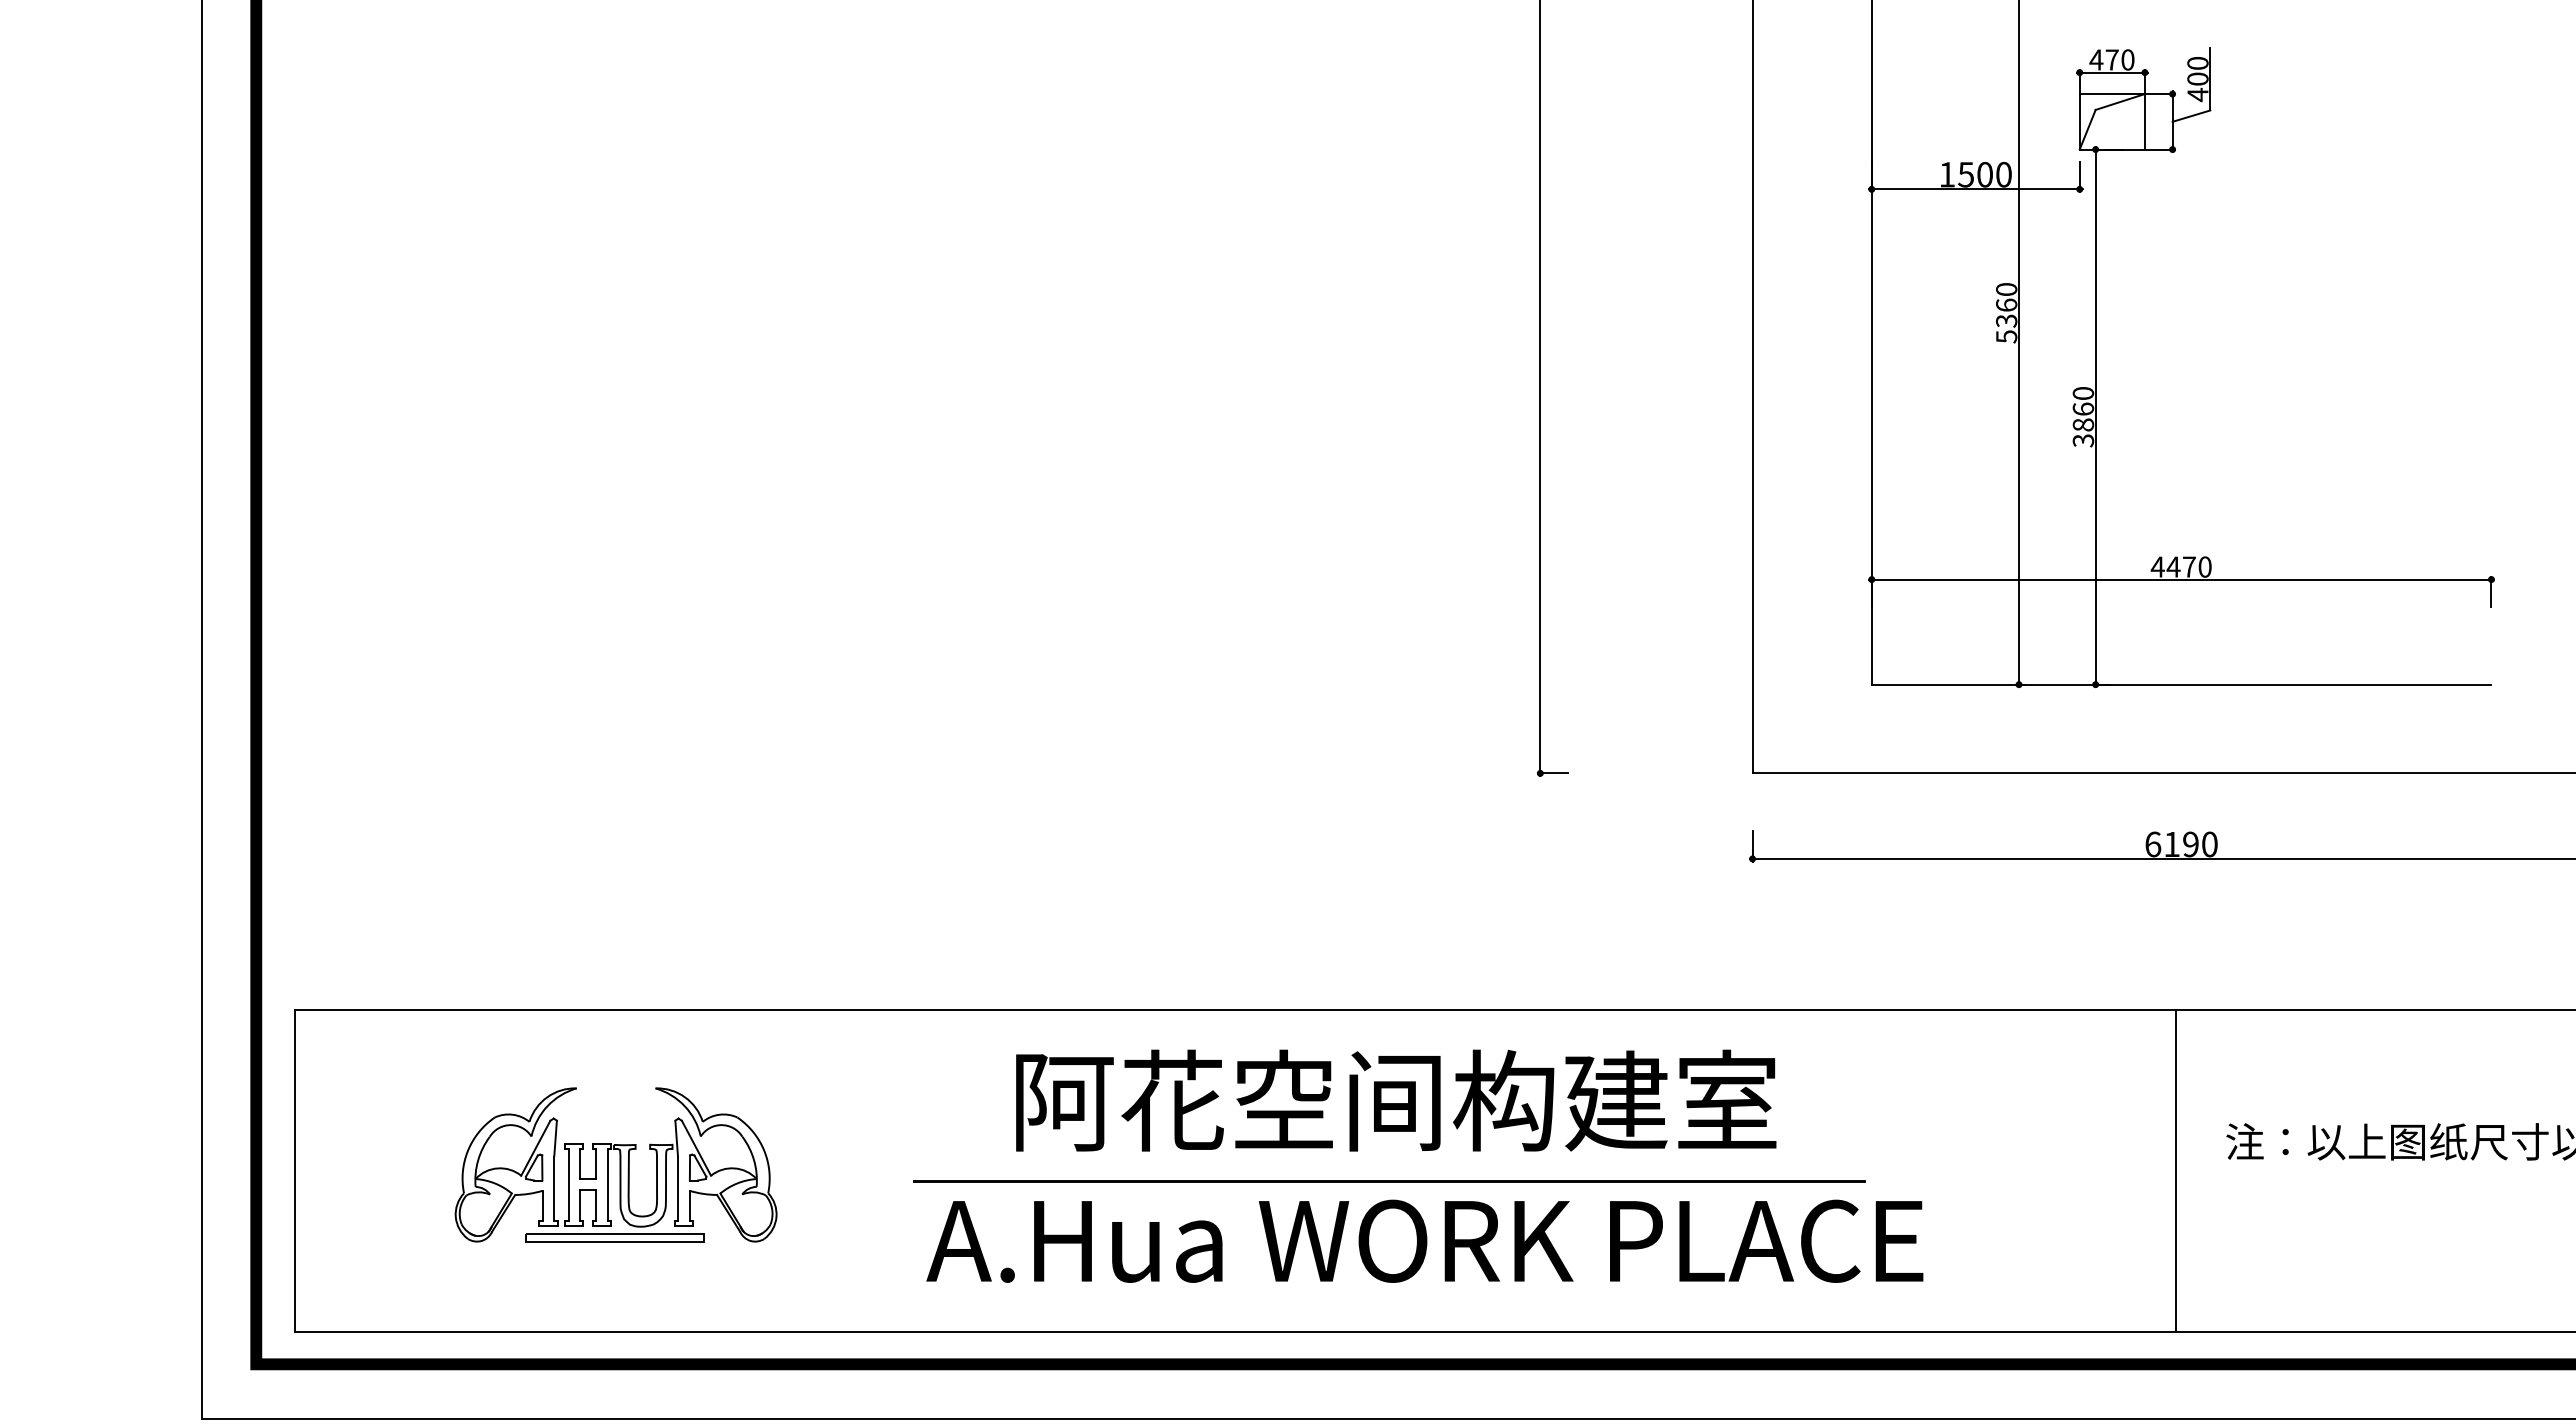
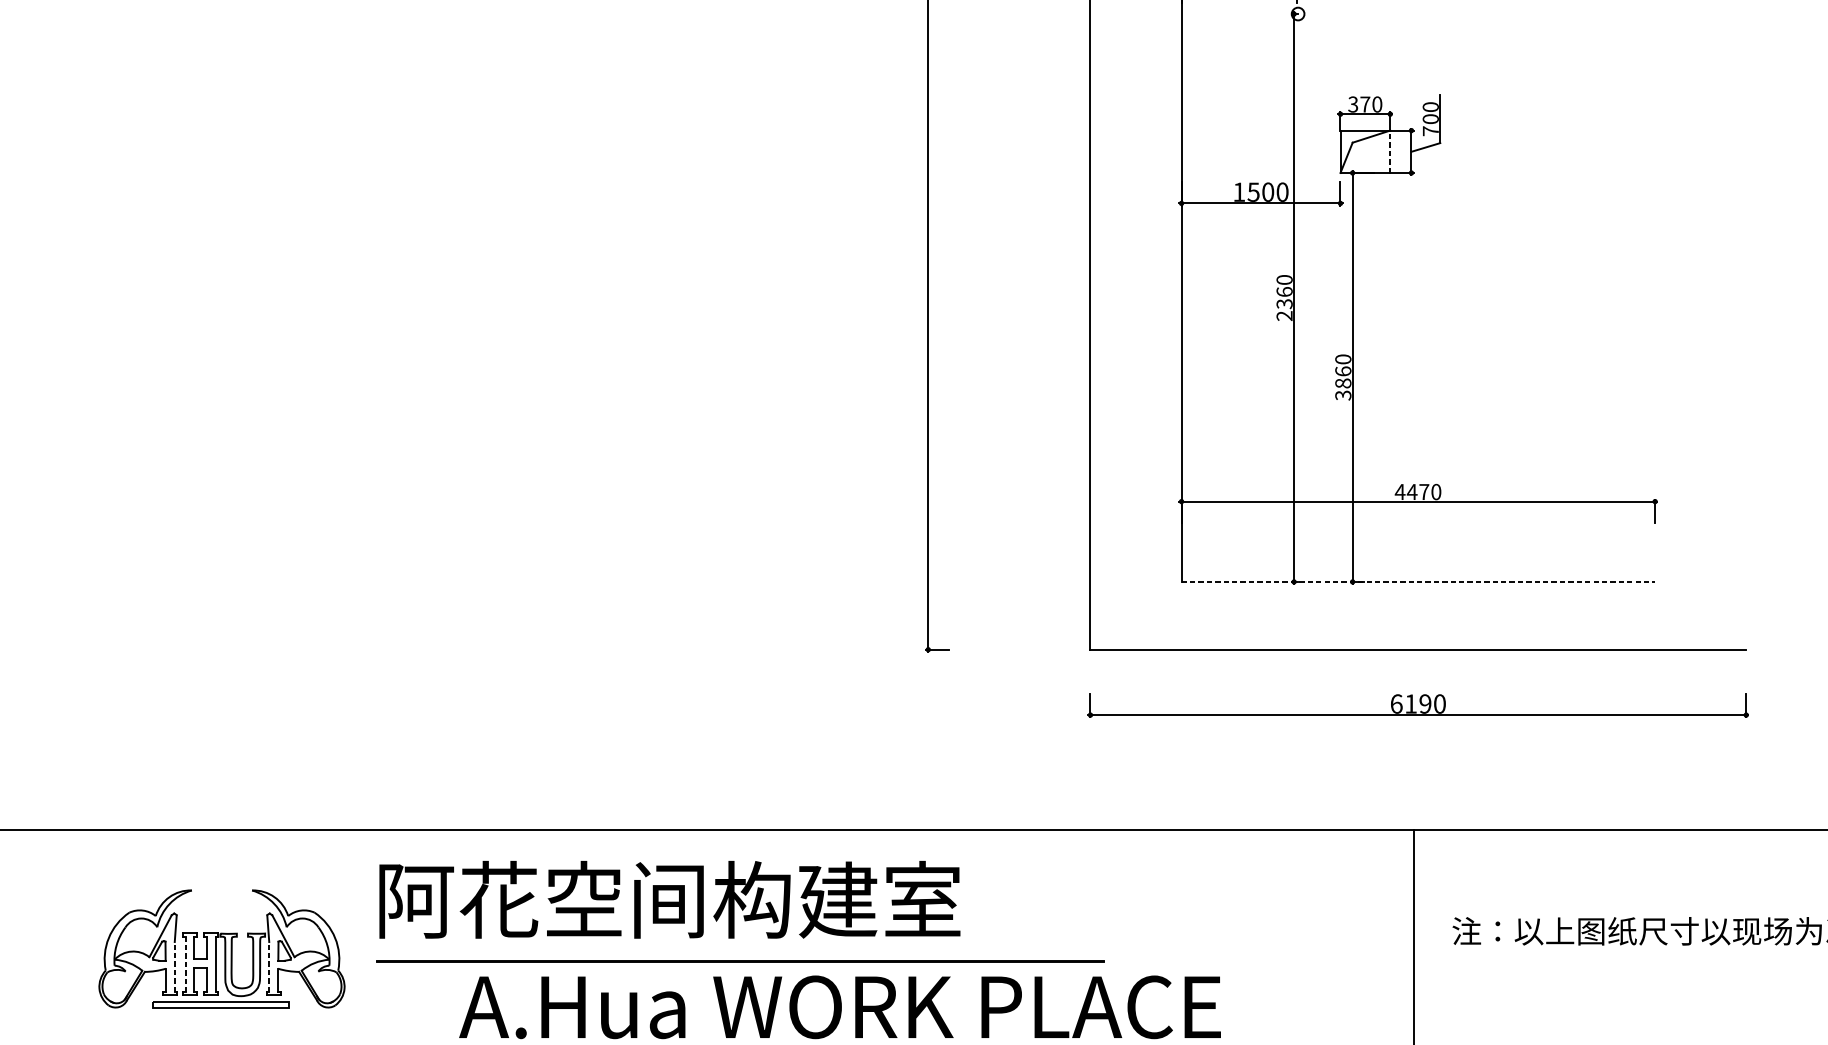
text: (2096, 59) -> (1353, 104), 470 -> 370
text: (2197, 94) -> (1430, 130), 400 -> 700
line: (2144, 121) -> (1389, 151), solid -> dashed
text: (2006, 336) -> (1284, 315), 5360 -> 2360
line: (2181, 684) -> (1418, 581), solid -> dashed
text: (1396, 1100) -> (670, 899), moved
line: (1389, 1181) -> (740, 961), moved
line: (568, 1185) -> (185, 964), solid -> dashed
line: (554, 1188) -> (174, 966), solid -> dashed
line: (678, 1188) -> (269, 966), solid -> dashed

